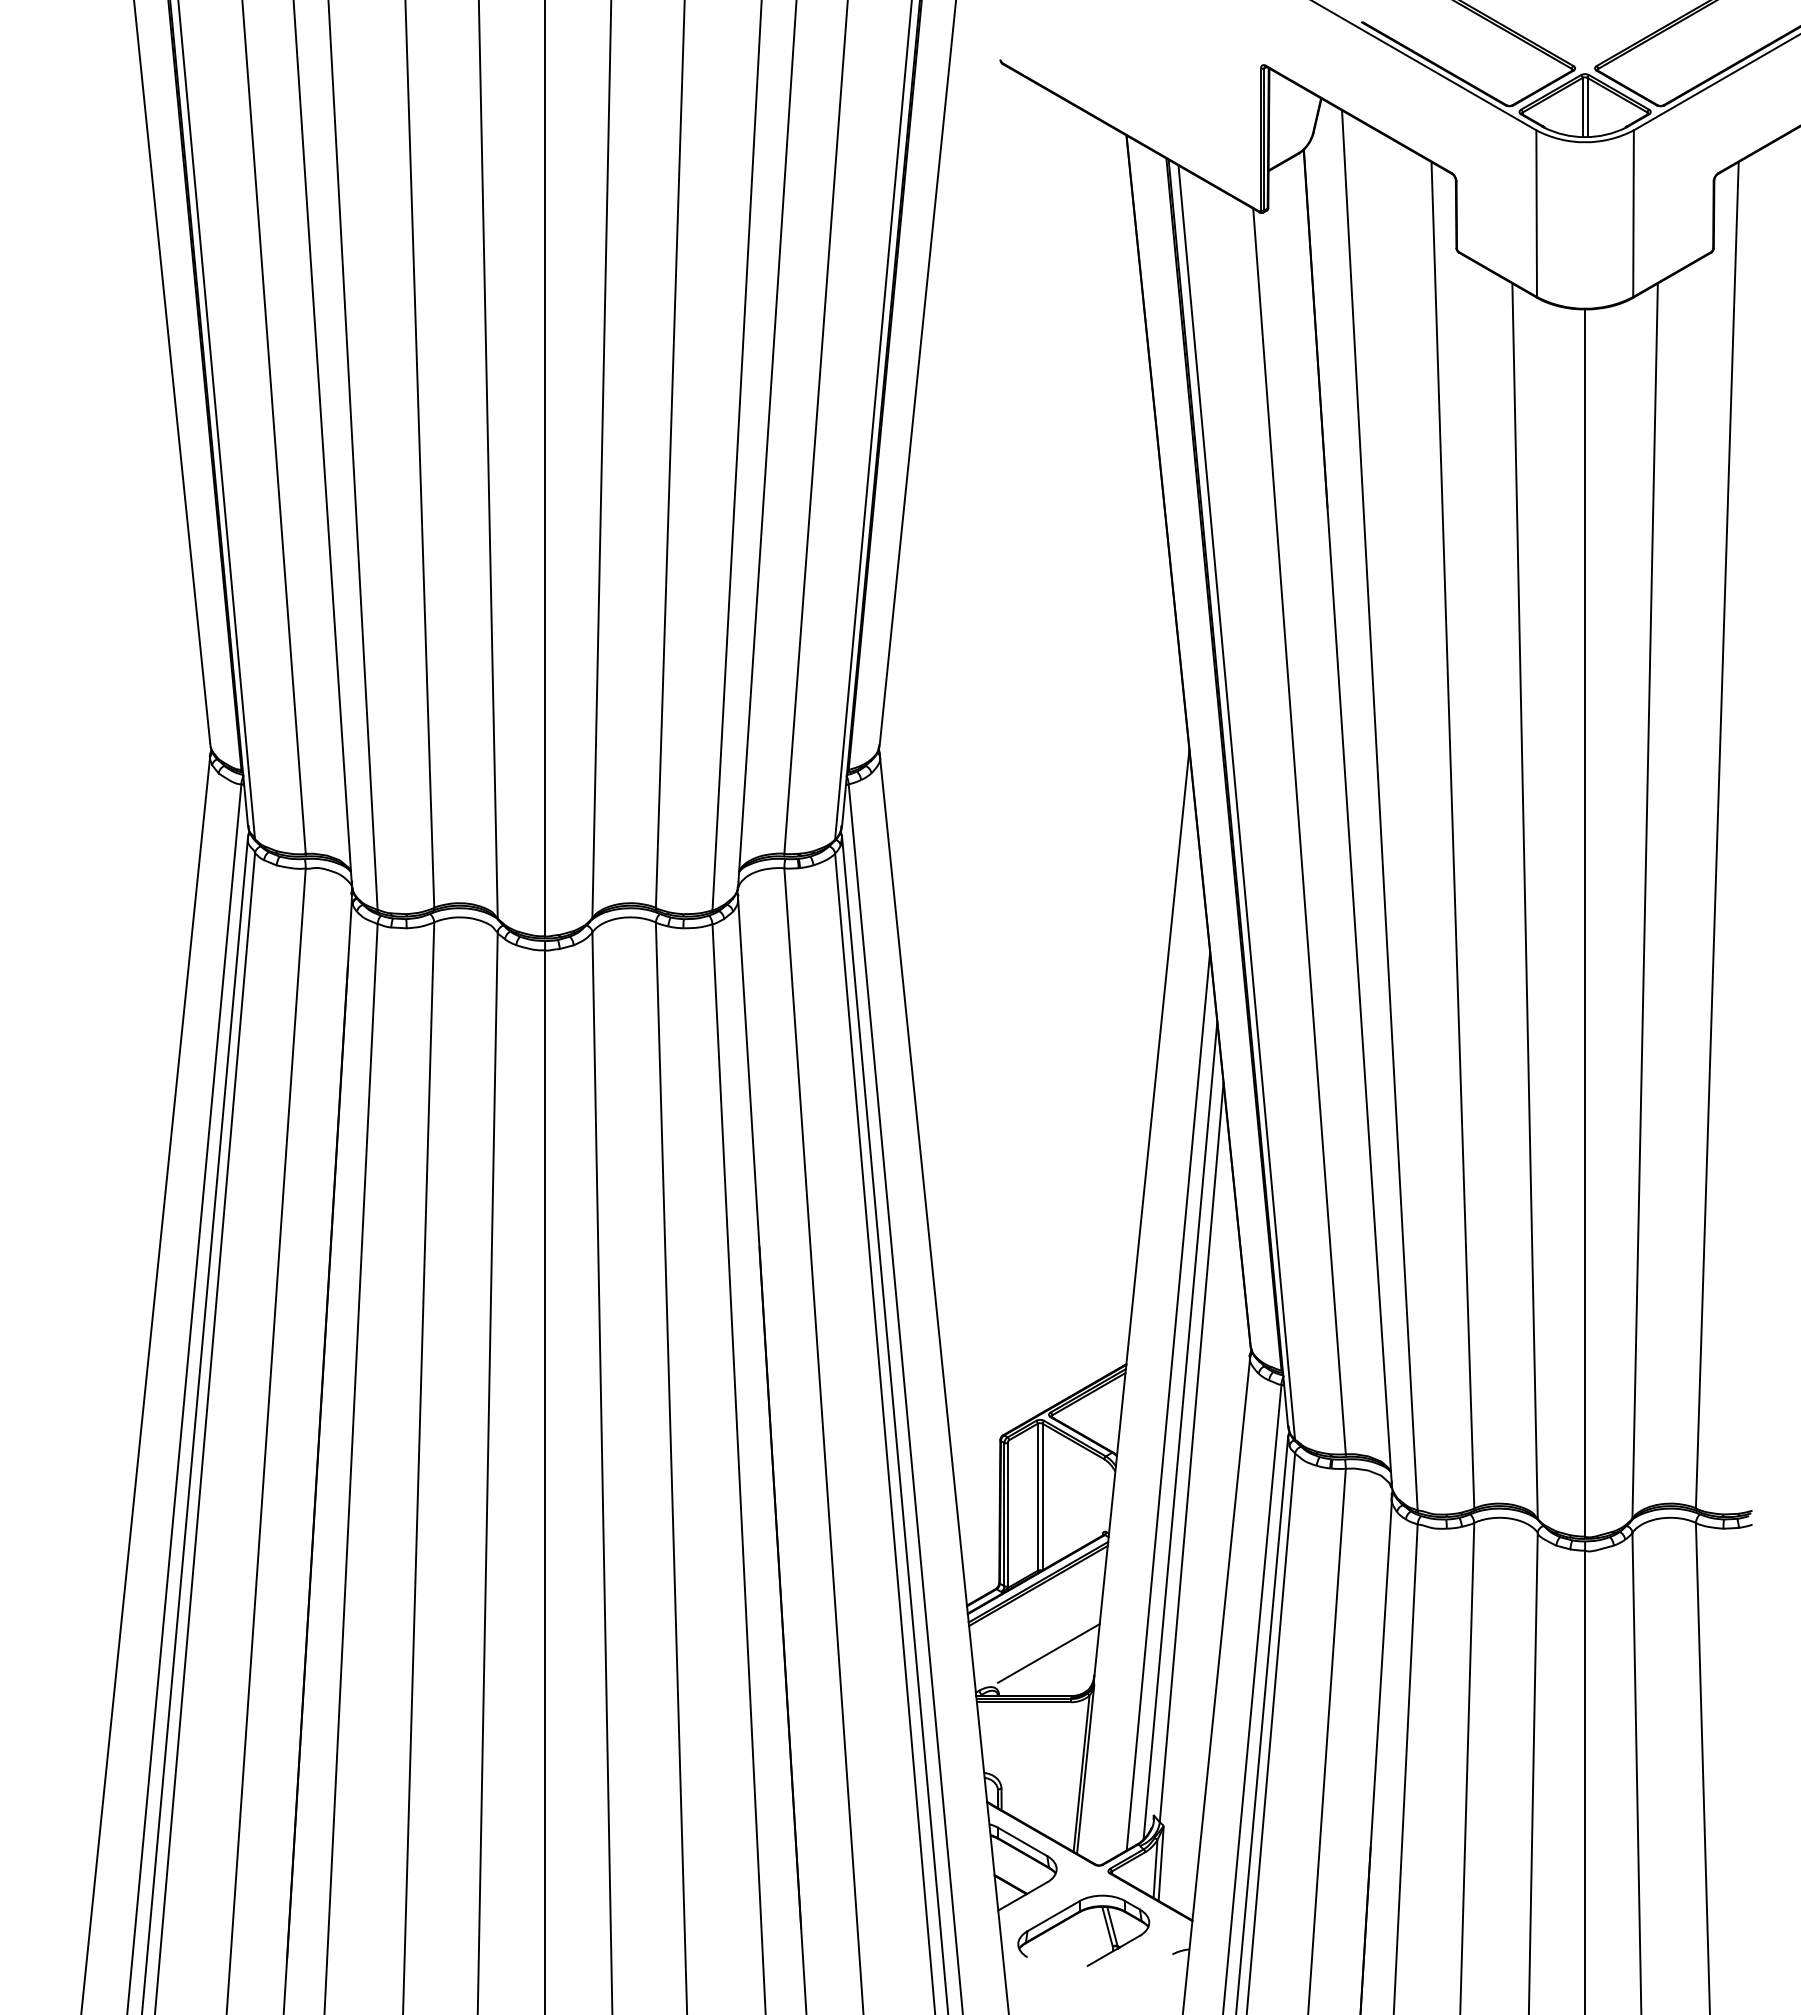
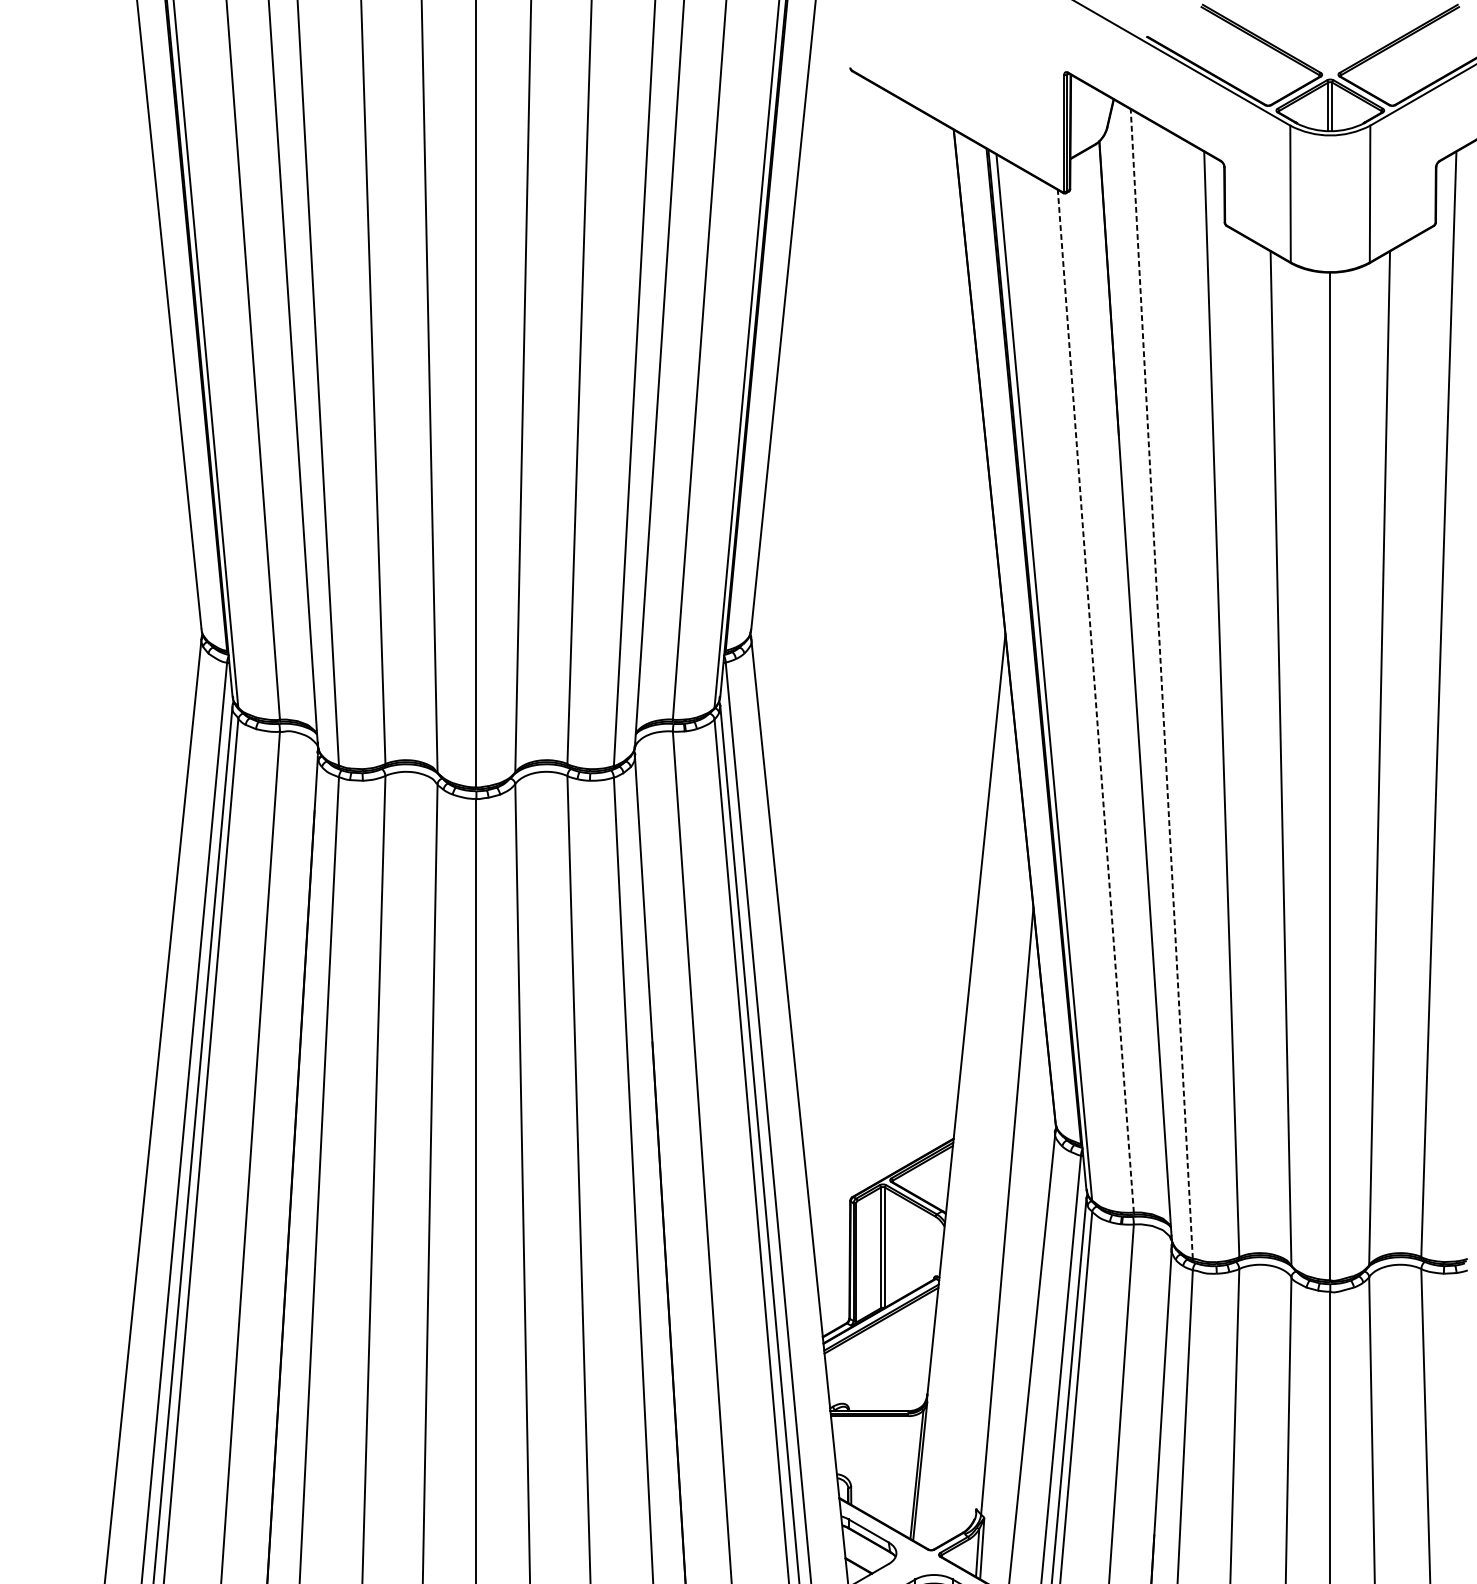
line: (1379, 810) -> (1161, 684), solid -> dashed
line: (1299, 830) -> (1095, 700), solid -> dashed
line: (1168, 1401) -> (988, 1169), removed
line: (1180, 1430) -> (998, 1193), removed
line: (1048, 1653) -> (889, 1376), removed

